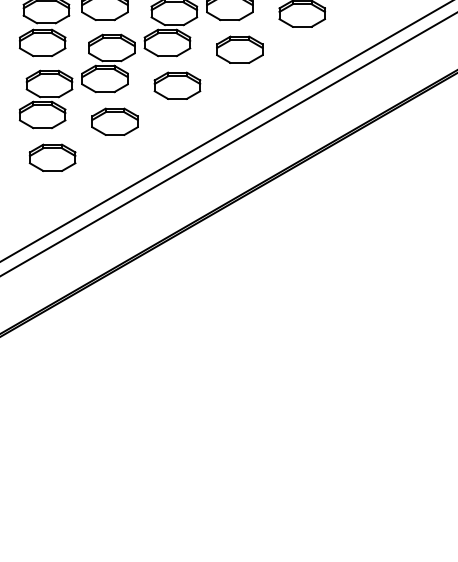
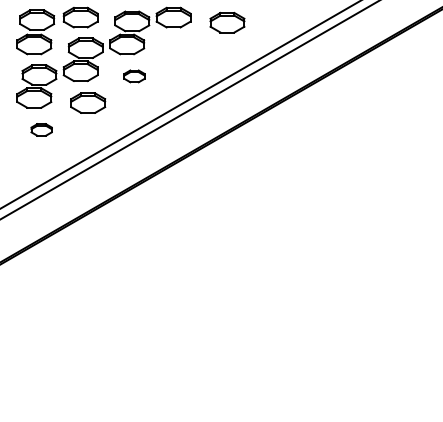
part: (239, 49) -> (180, 49), removed
part: (177, 86) -> (134, 76), size x0.6
part: (52, 157) -> (41, 129), size x0.6

